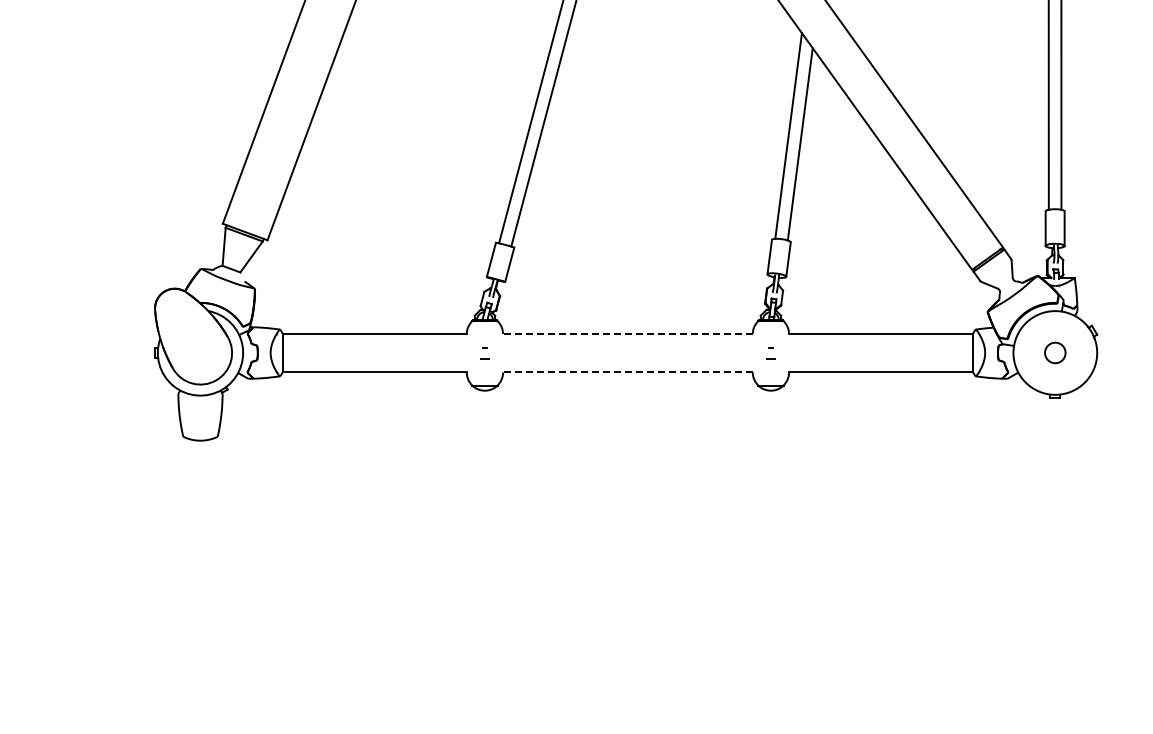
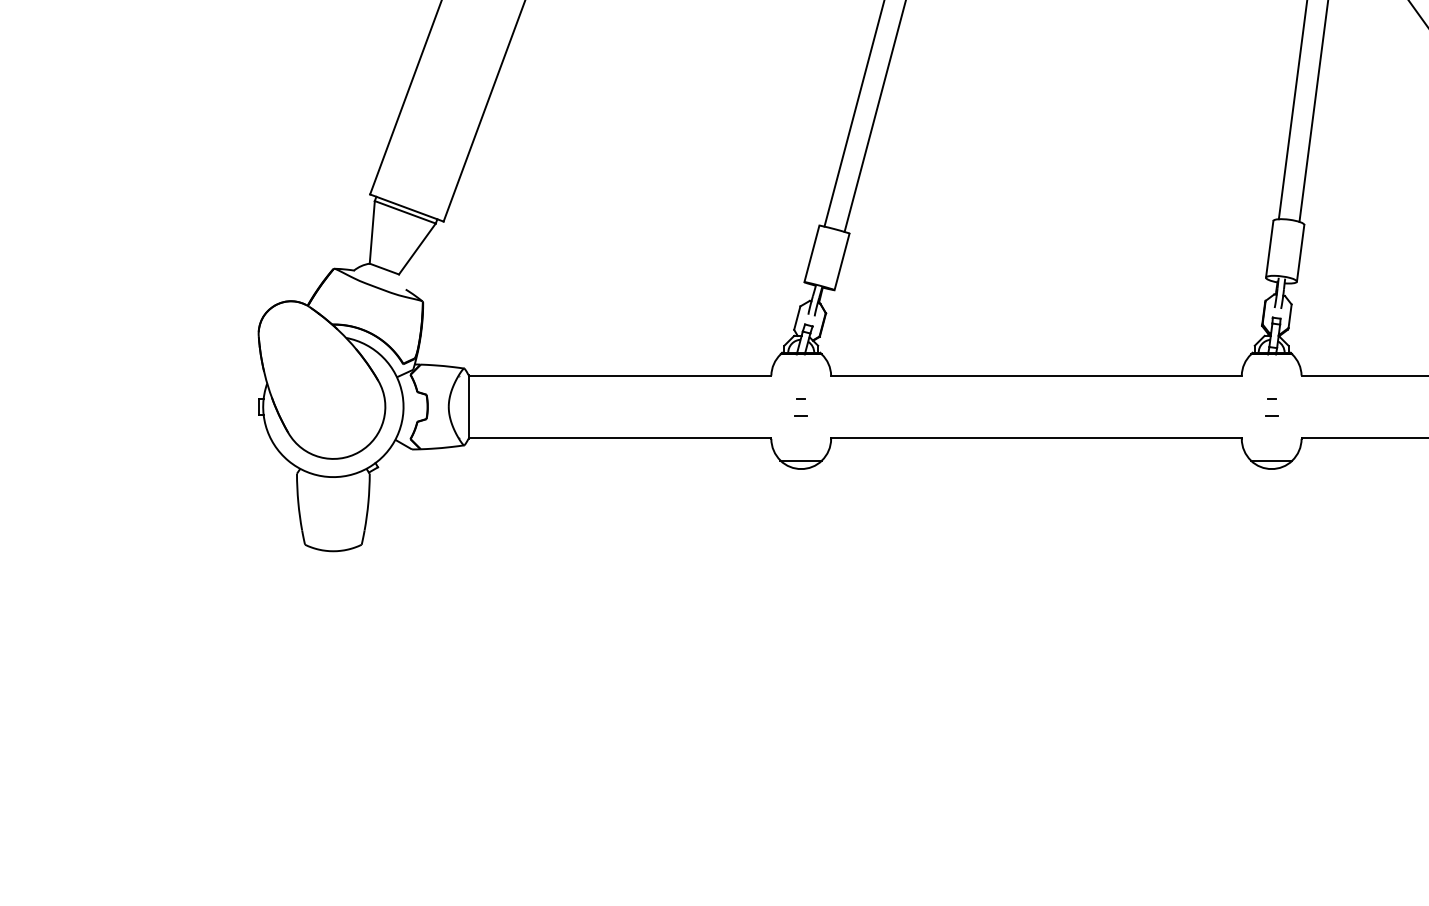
line: (627, 333) -> (1035, 374), dashed -> solid
line: (627, 372) -> (1035, 439), dashed -> solid

